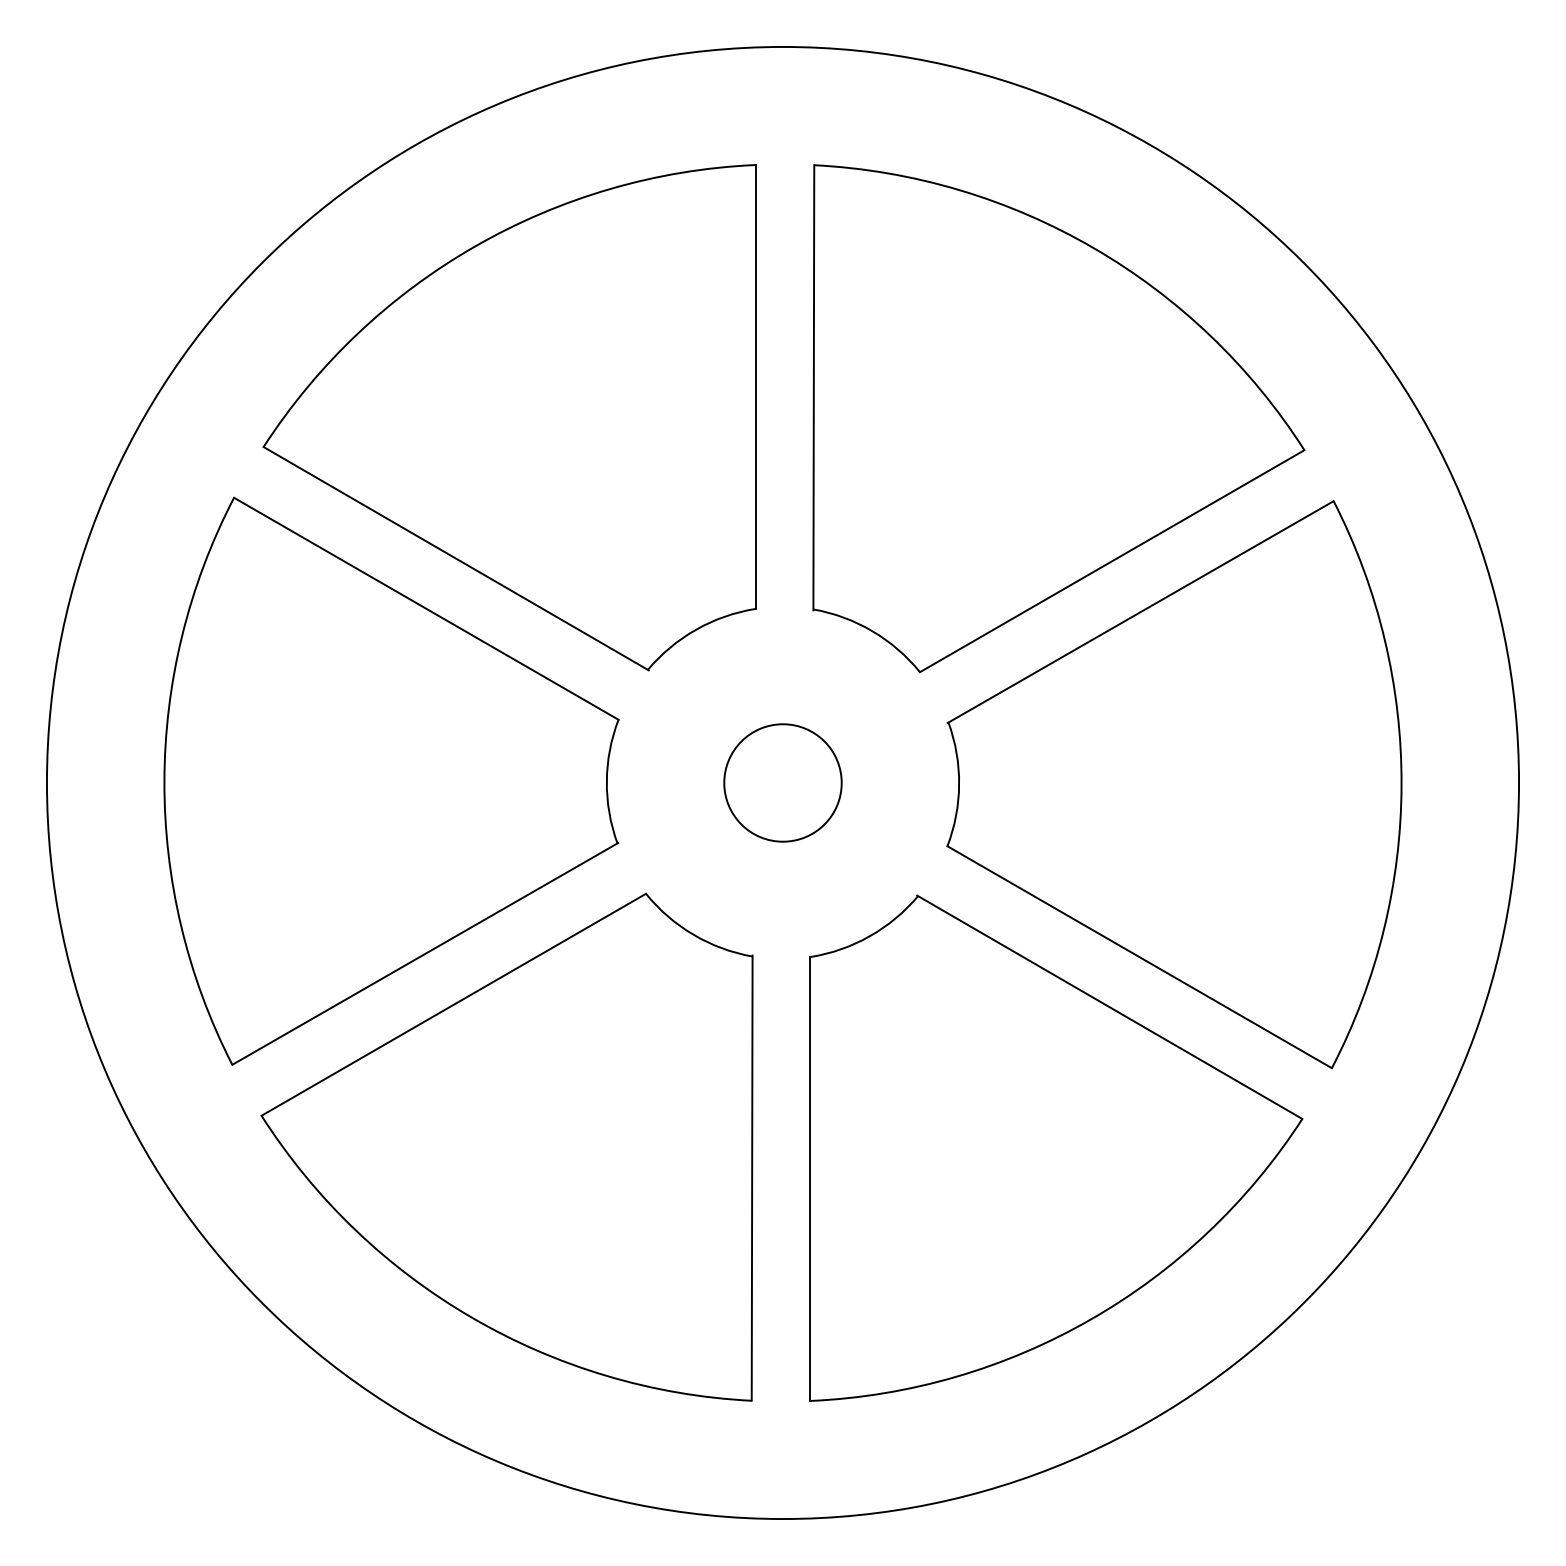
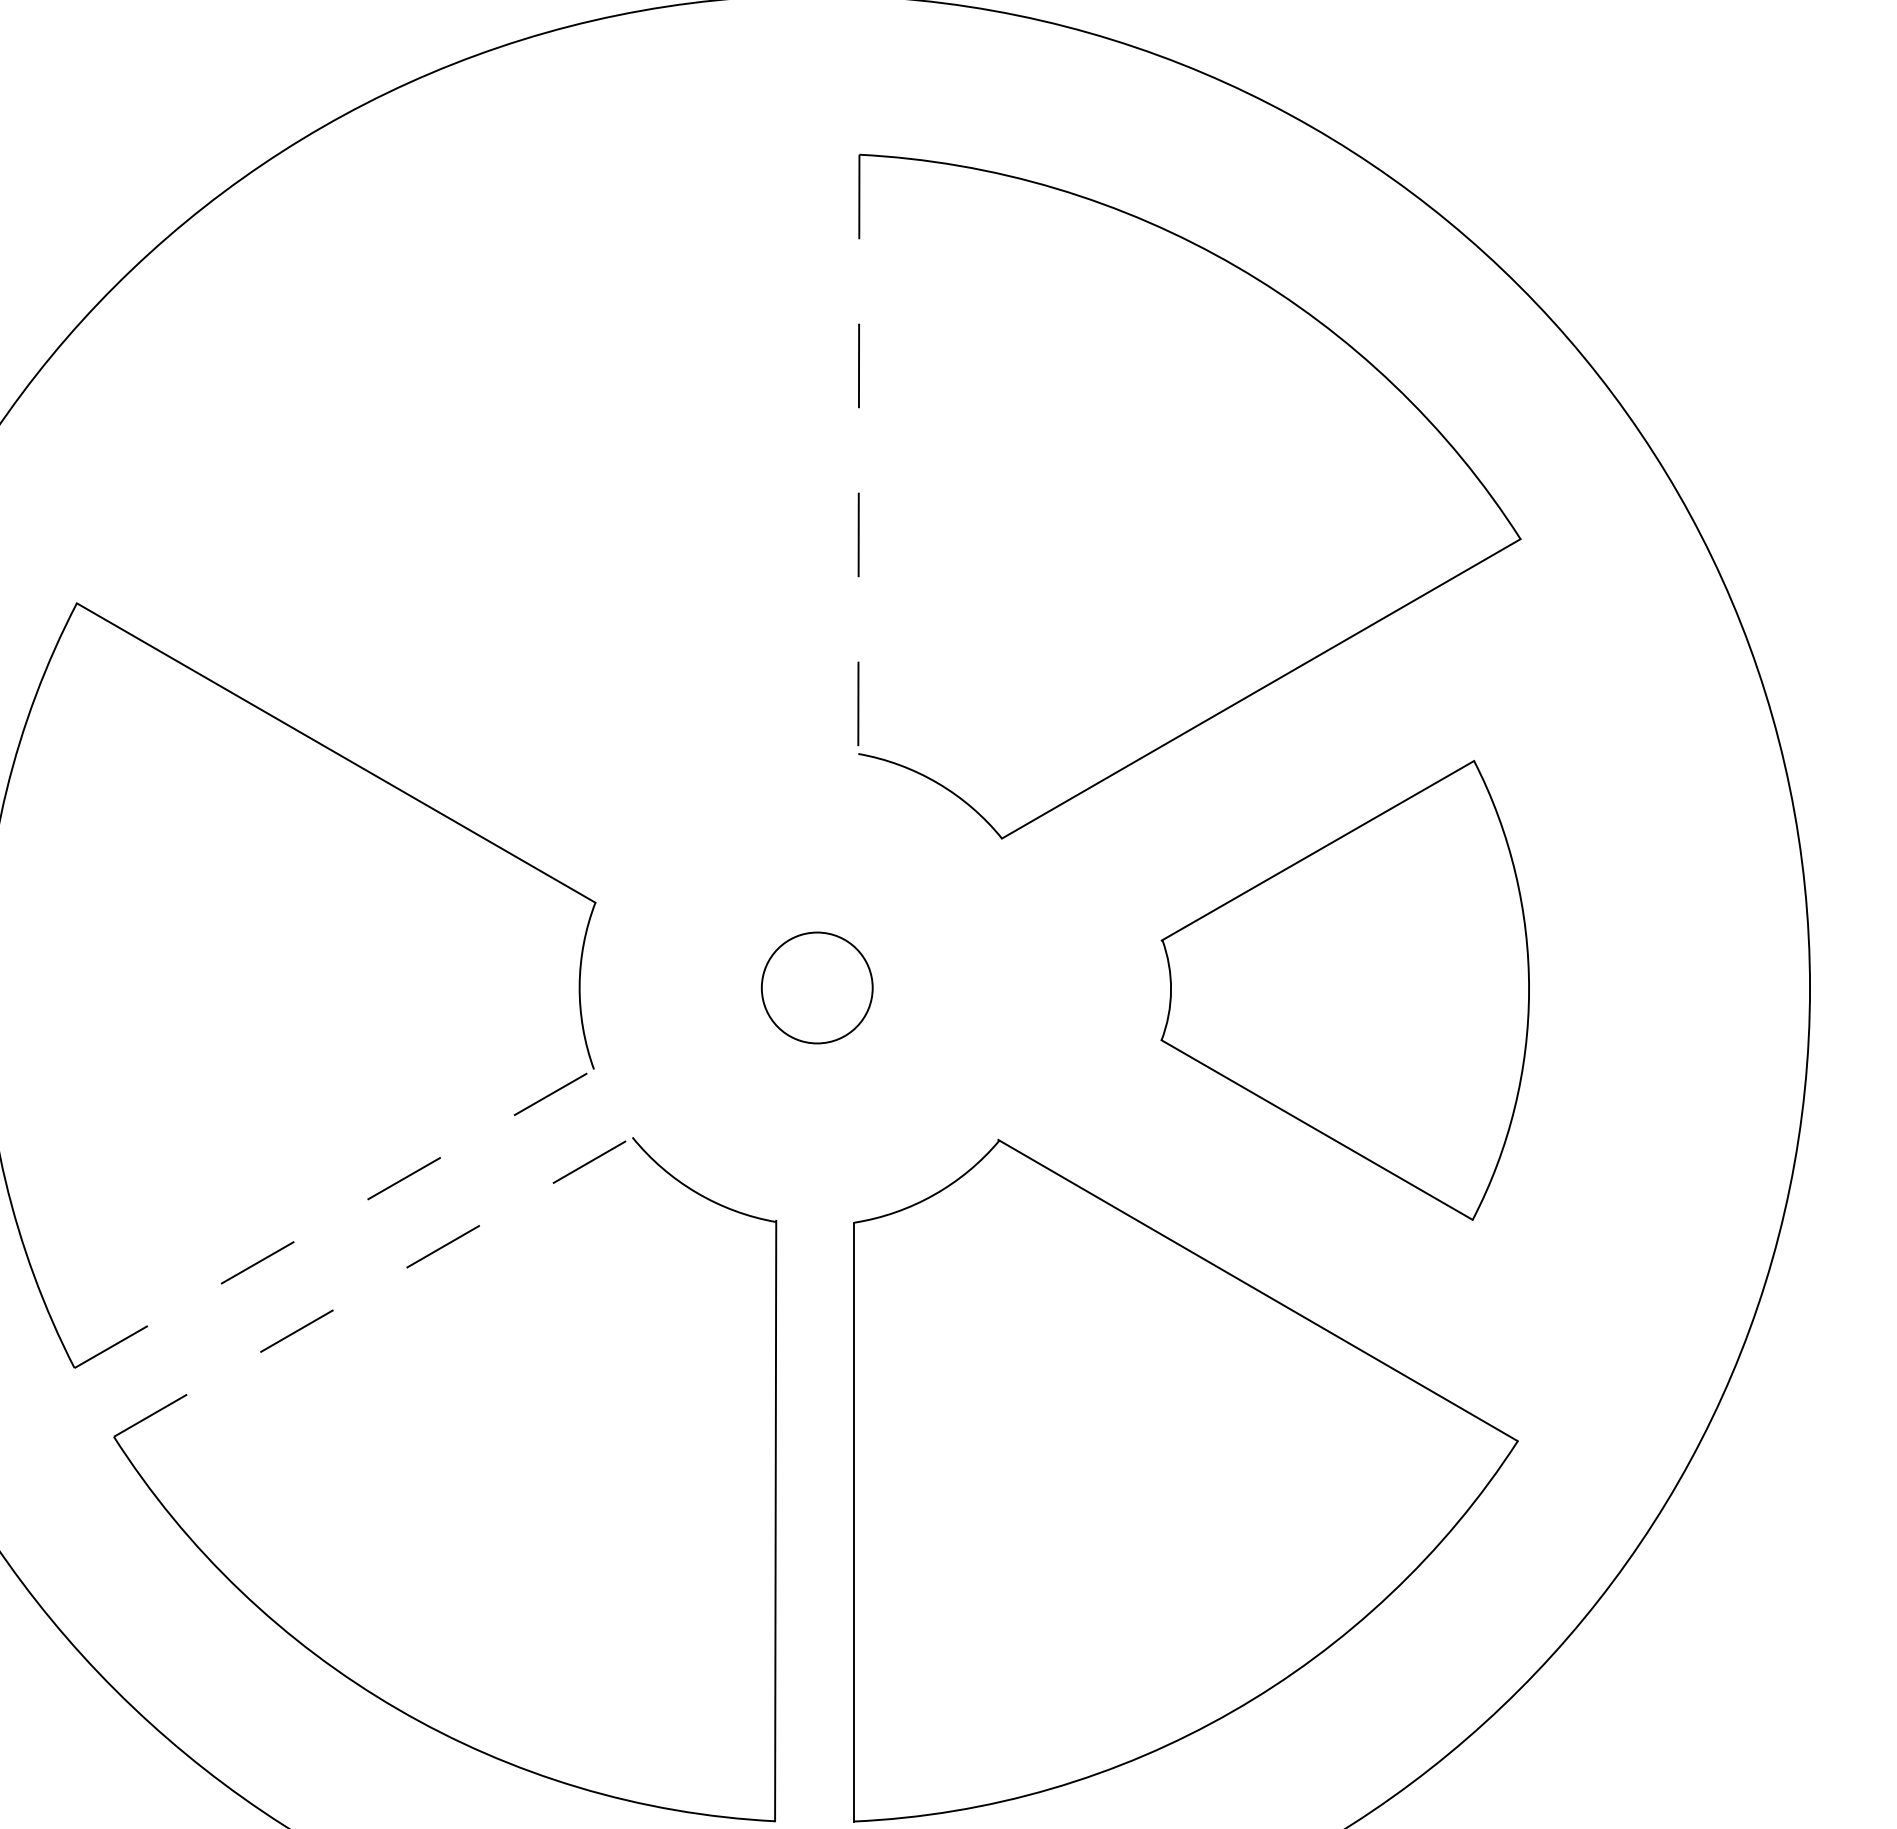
line: (813, 387) -> (858, 454), solid -> dashed
part: (509, 417) -> (448, 495), removed
circle: (782, 782) -> (816, 987), size x0.7
part: (1174, 784) -> (1345, 990), size x0.6
line: (425, 953) -> (335, 1217), solid -> dashed
line: (453, 1004) -> (372, 1286), solid -> dashed

